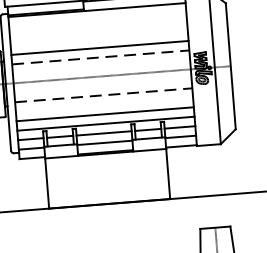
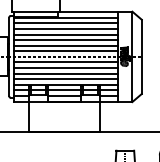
line: (96, 19) -> (65, 23), added
line: (97, 28) -> (65, 28), added
line: (98, 38) -> (65, 34), added
line: (101, 57) -> (66, 45), dashed -> solid
line: (100, 67) -> (65, 51), added
line: (102, 85) -> (65, 62), added
line: (104, 96) -> (66, 68), dashed -> solid
line: (103, 104) -> (65, 73), added

